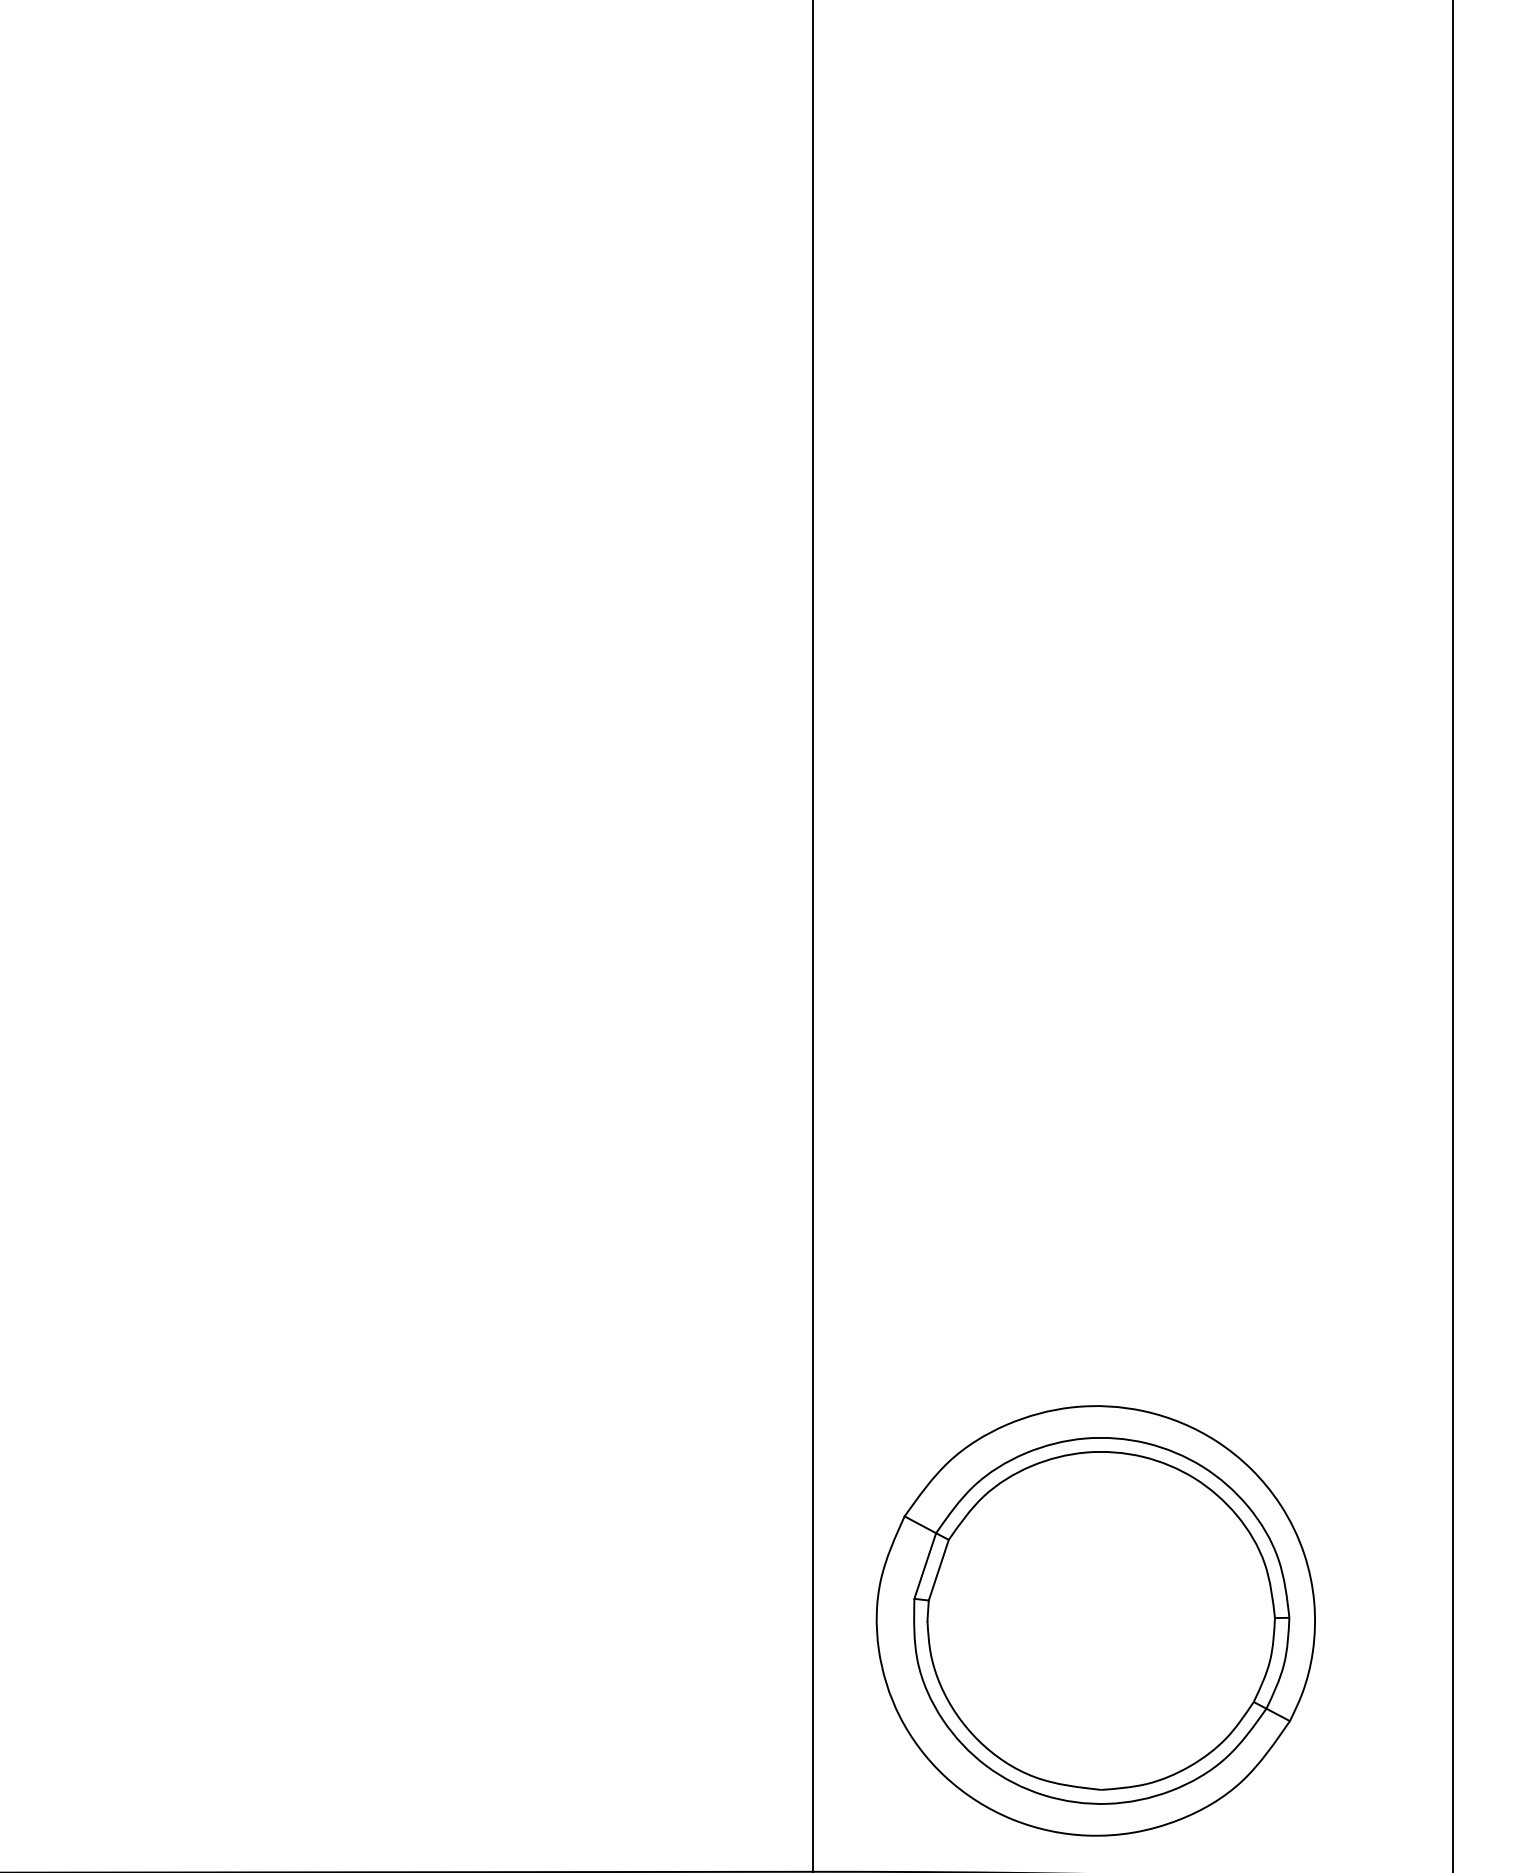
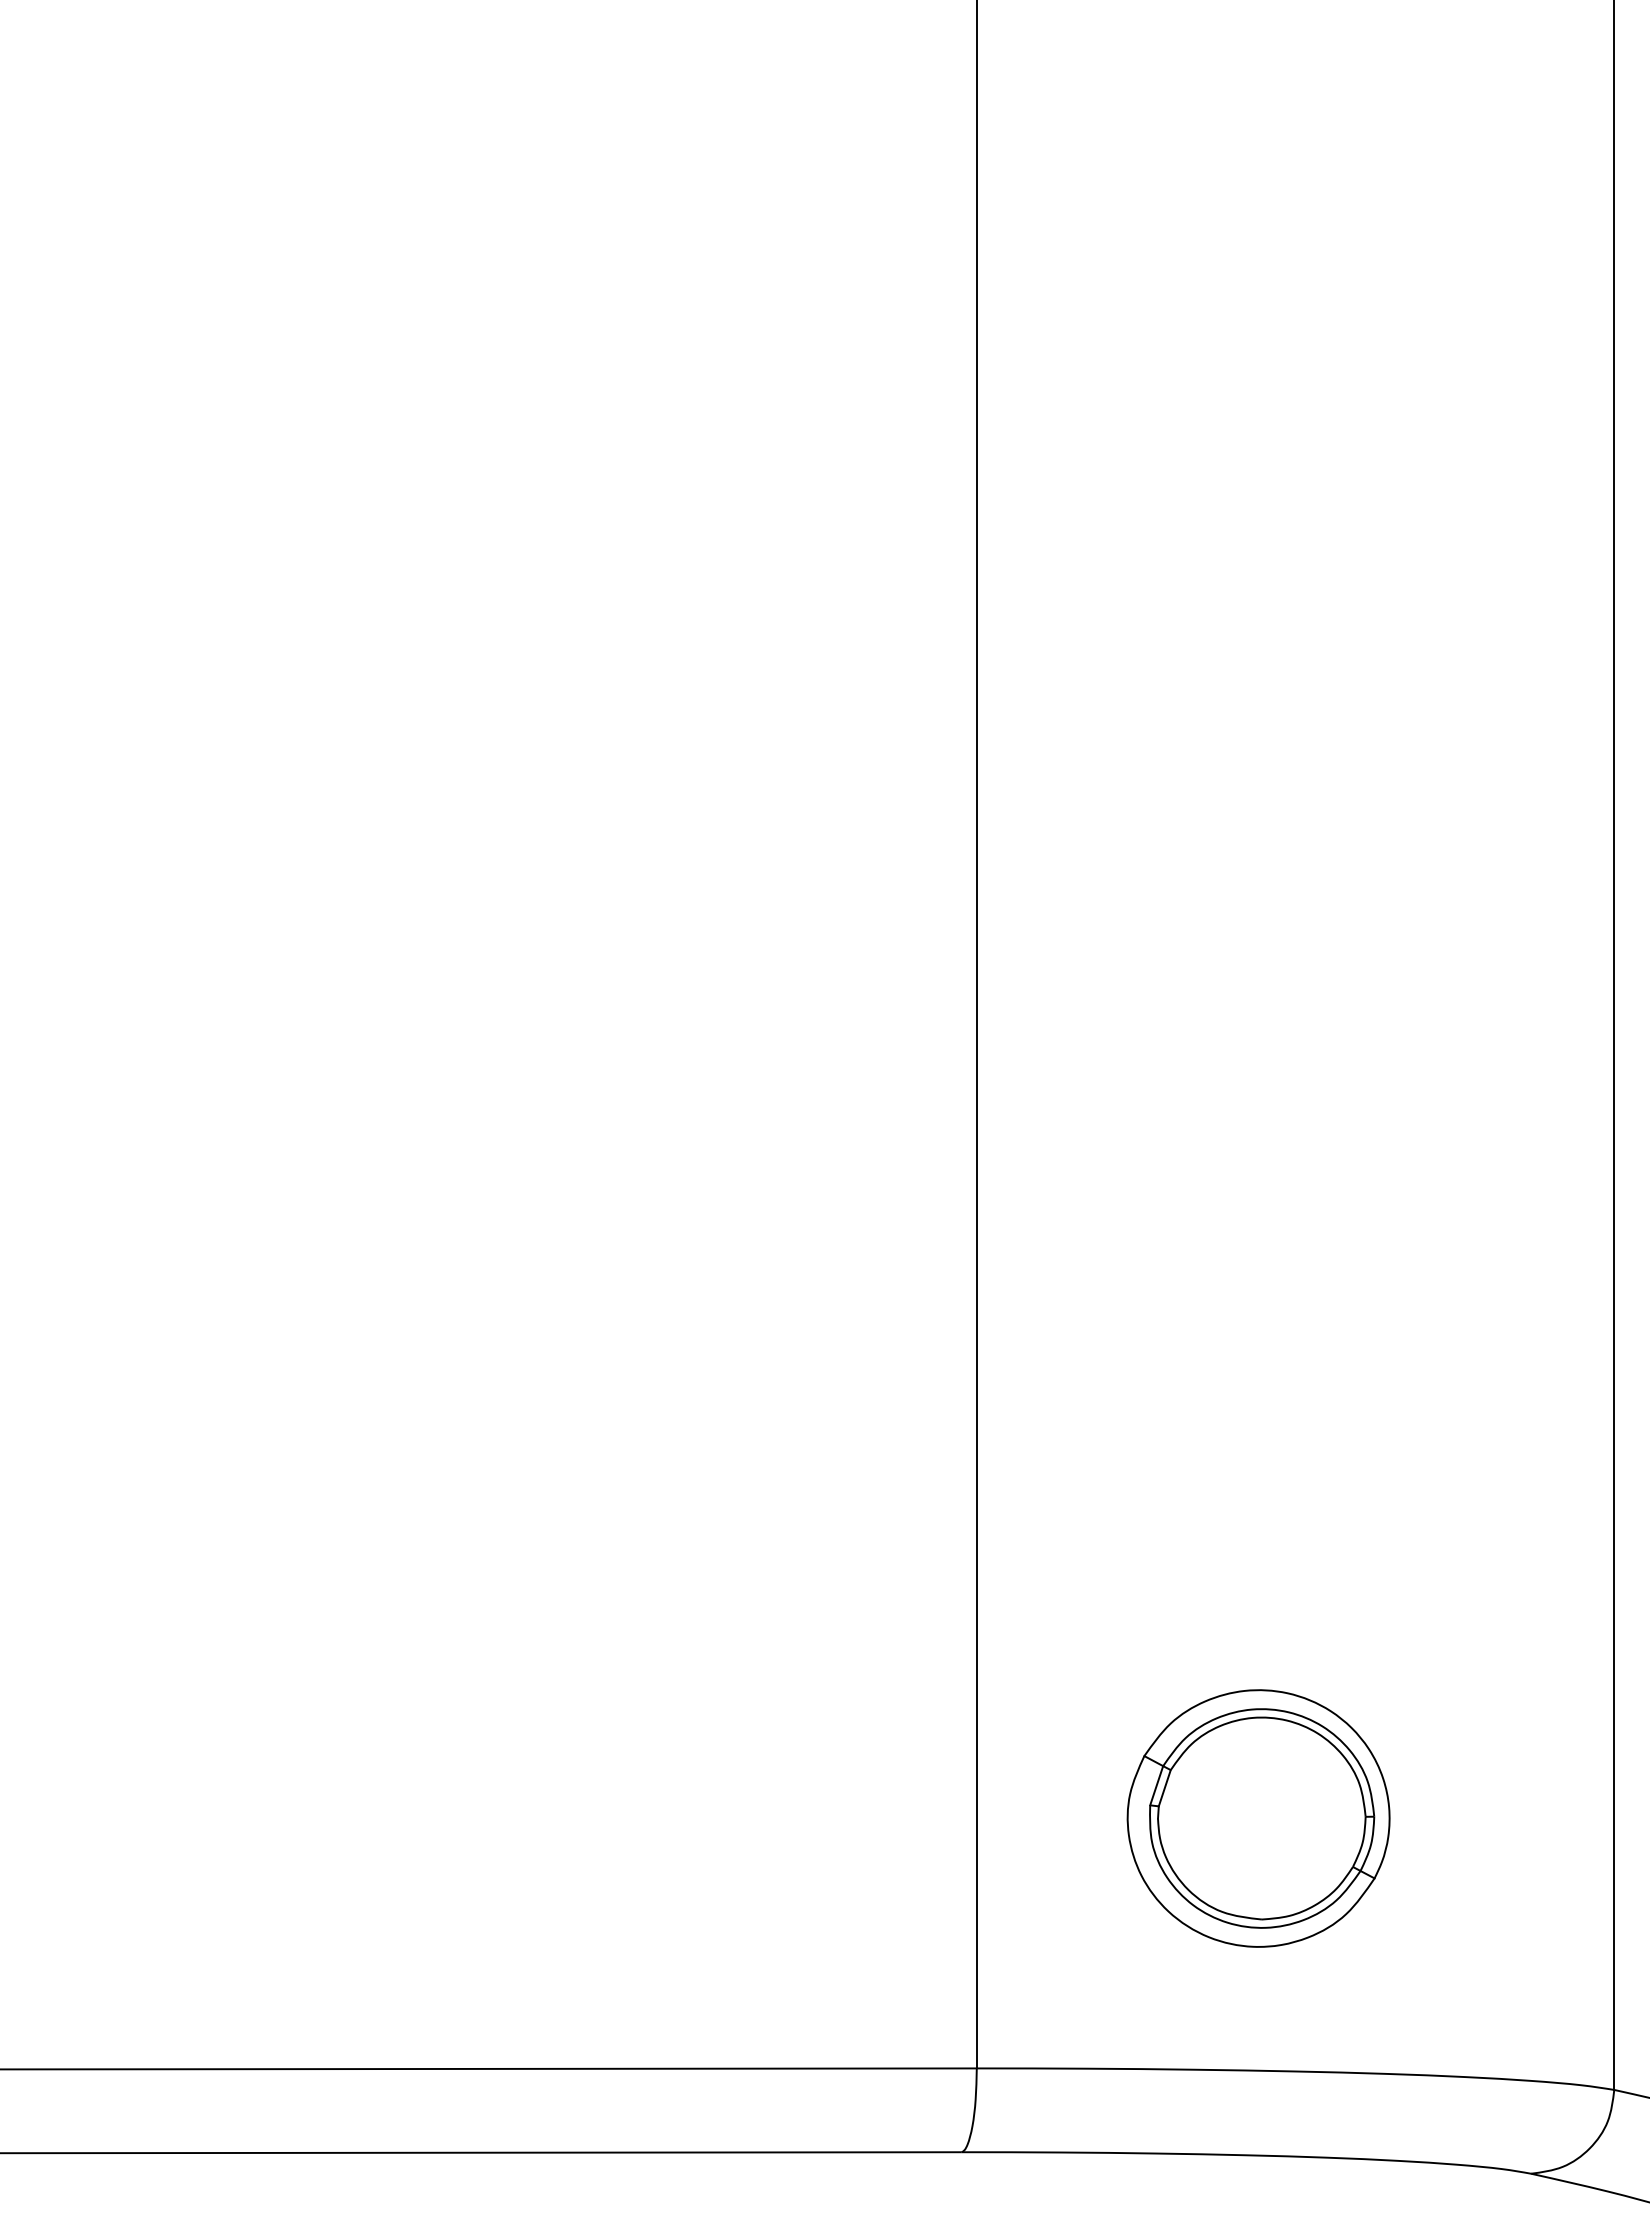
part: (1095, 1620) -> (1258, 1818), size x0.6

